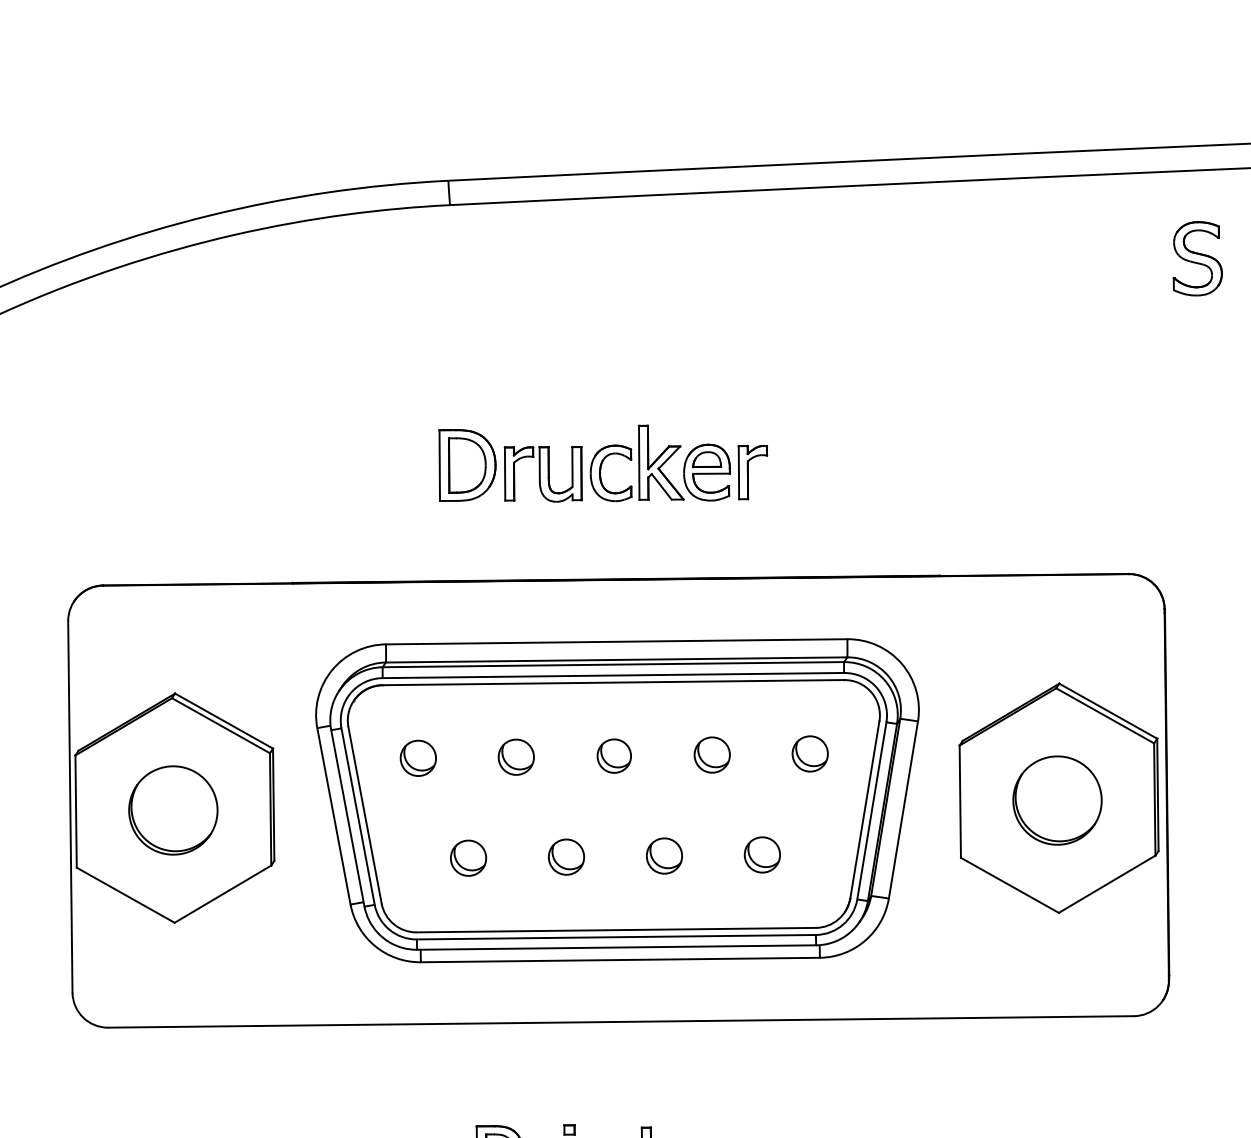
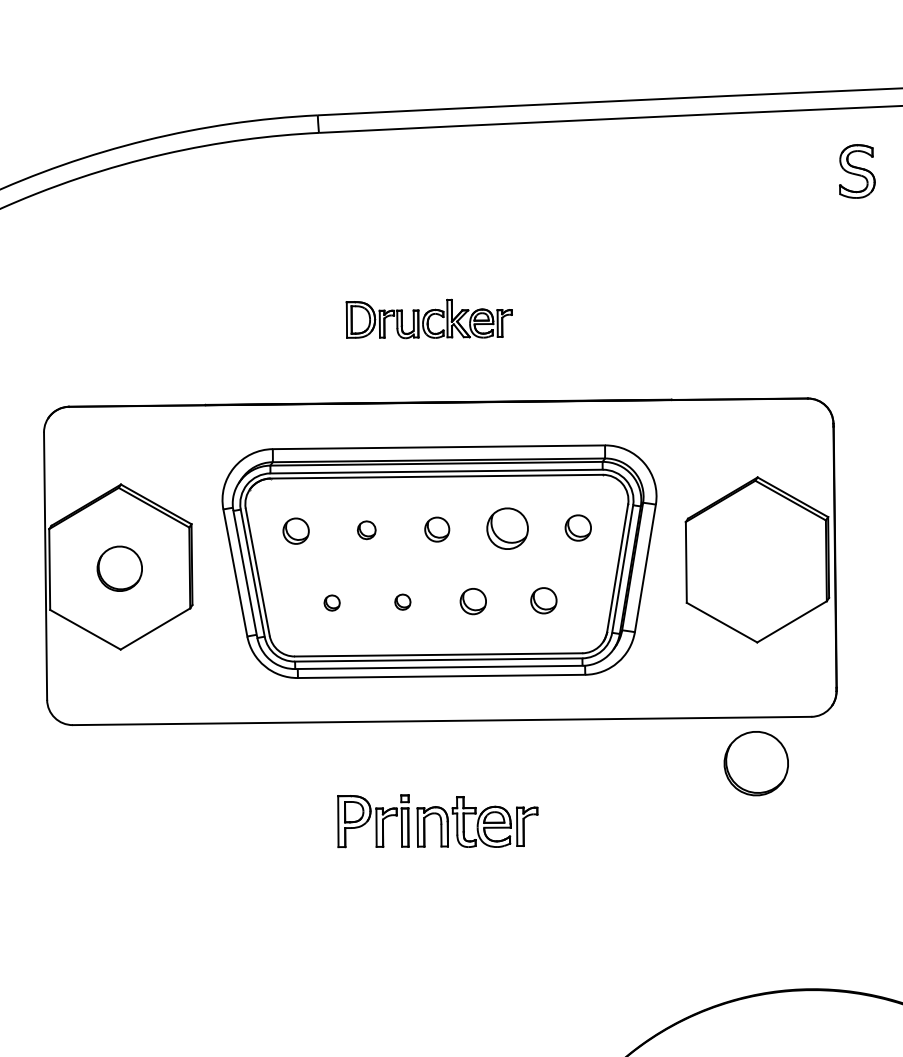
part: (603, 462) -> (429, 318), size x0.7
part: (711, 754) -> (507, 528), size x1.6
part: (516, 755) -> (366, 529), size x0.7
part: (1056, 800) -> (755, 763), moved
part: (173, 810) -> (119, 568), size x0.7
part: (566, 855) -> (402, 601), size x0.6
part: (467, 857) -> (331, 602), size x0.6

